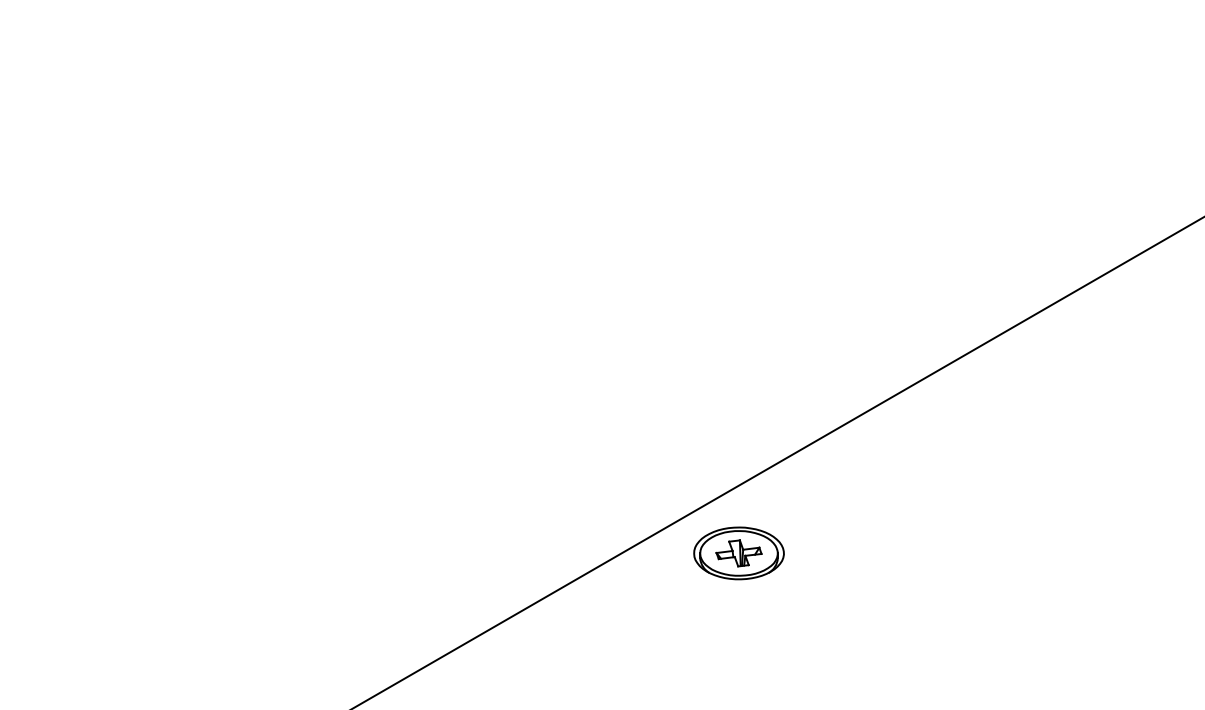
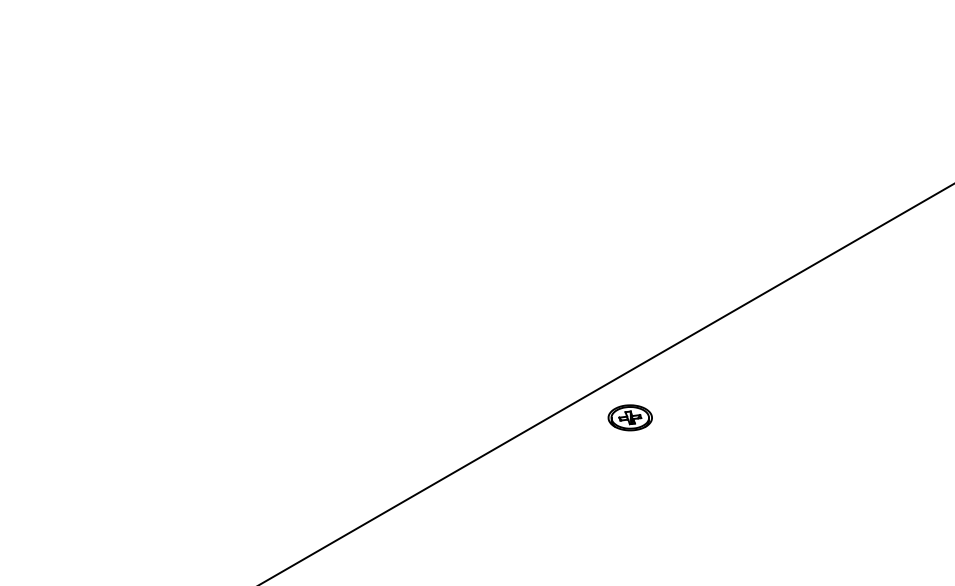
part: (739, 552) -> (630, 417), size x0.7

